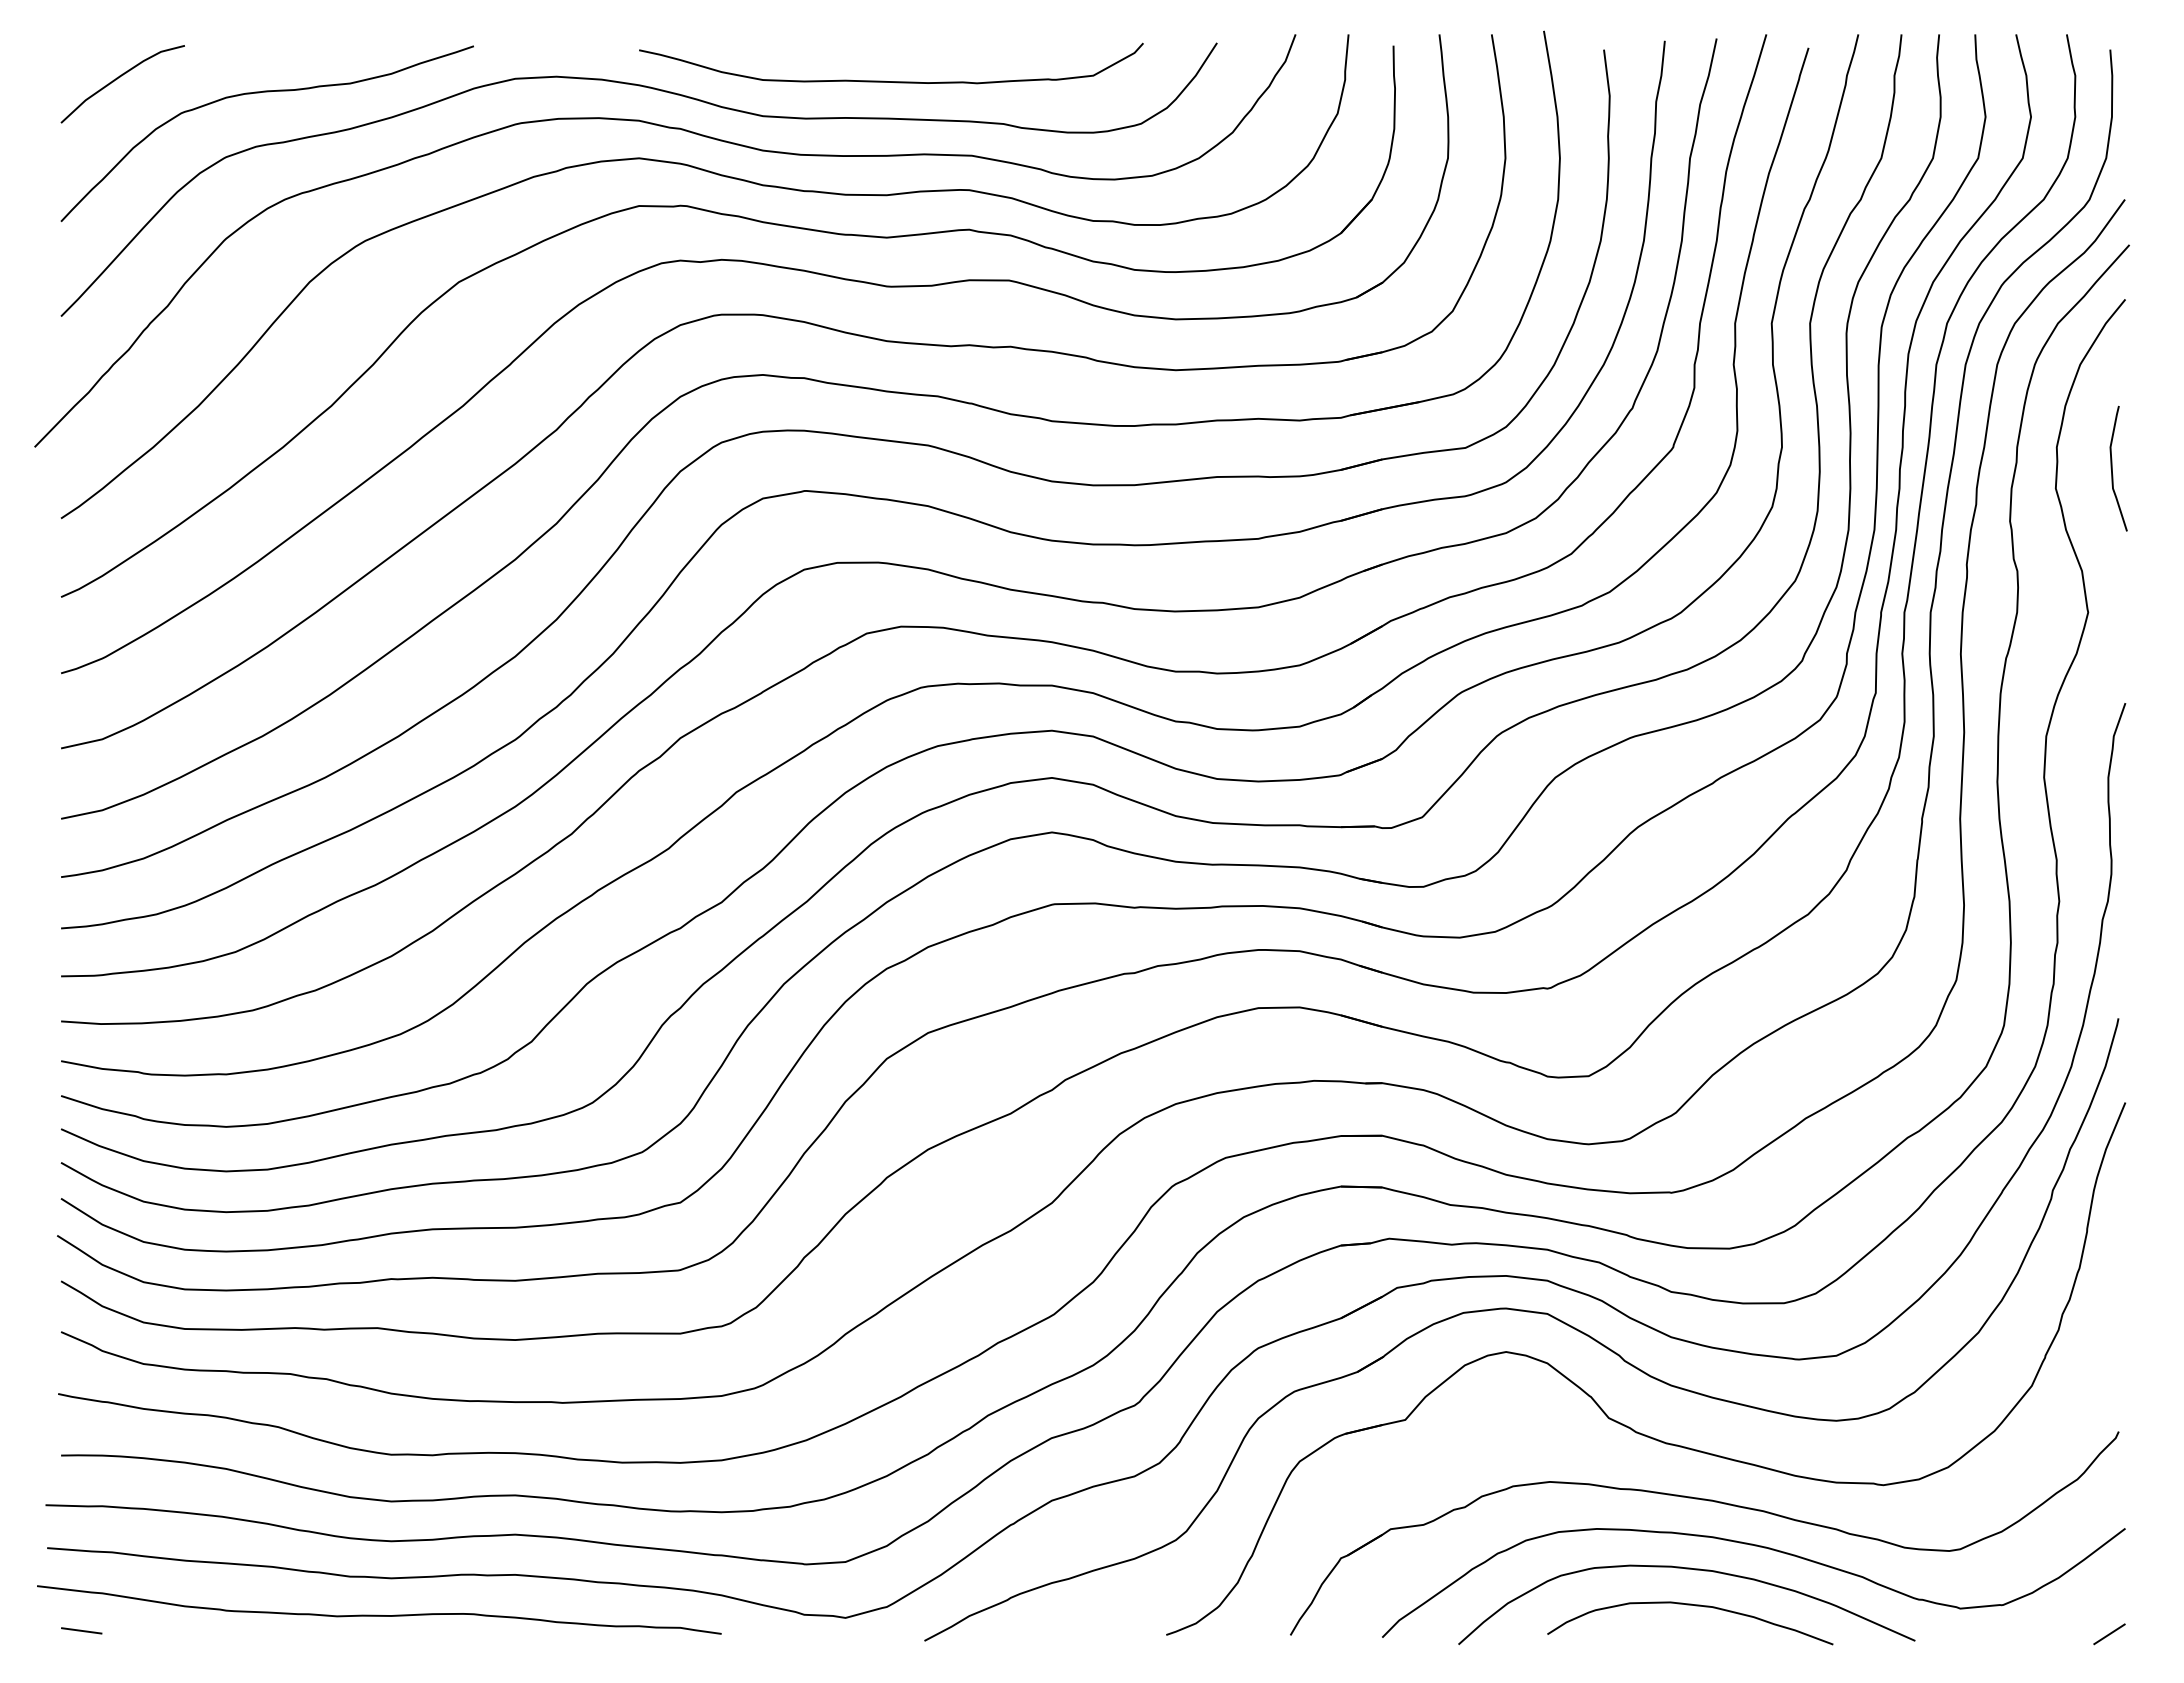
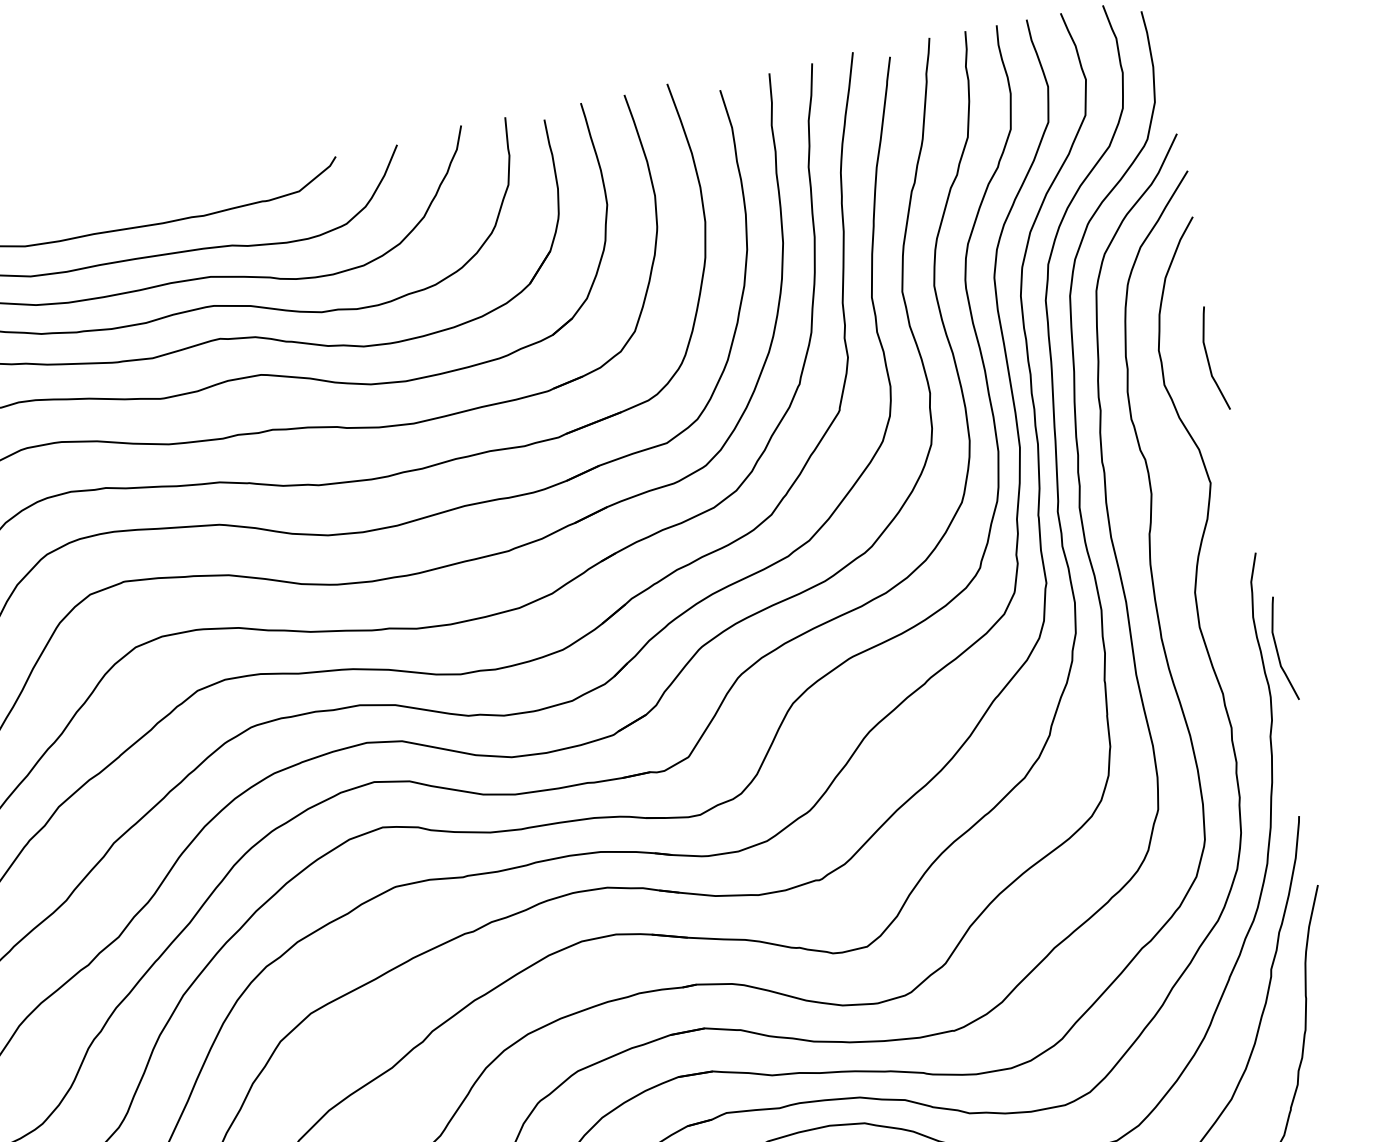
curve: (2129, 820) -> (1277, 649), added

